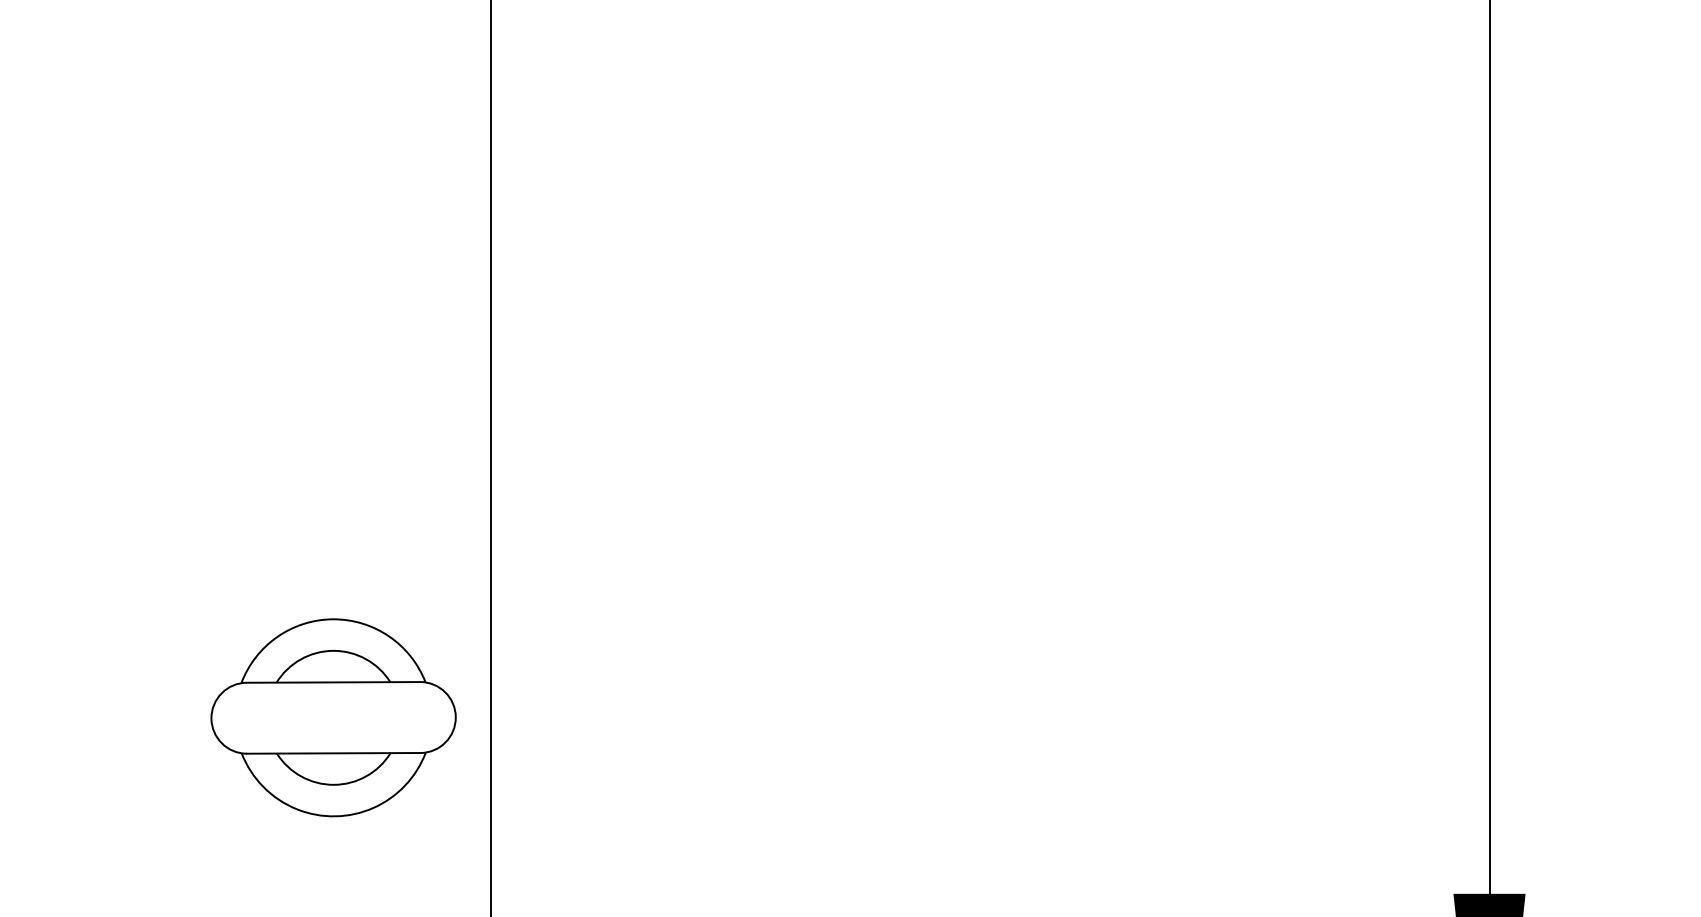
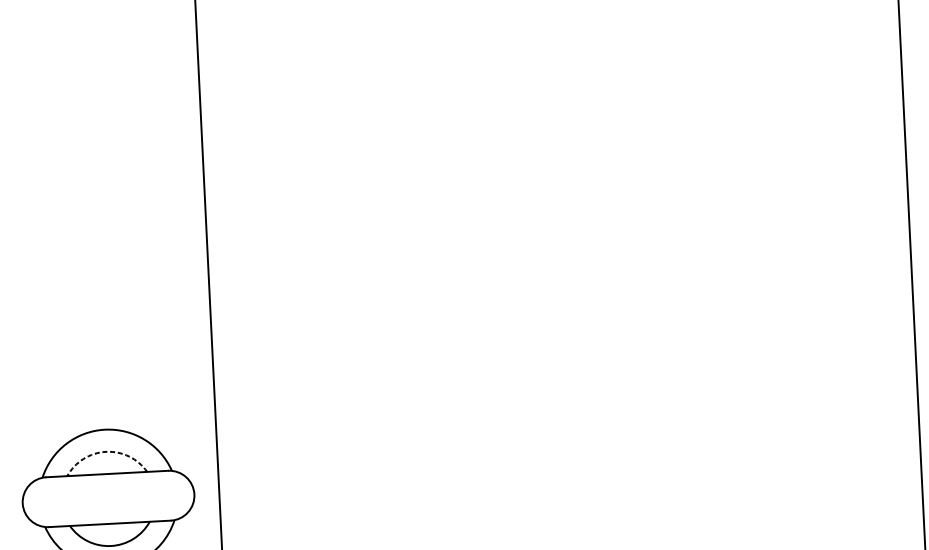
arc: (333, 650) -> (106, 451), solid -> dashed

